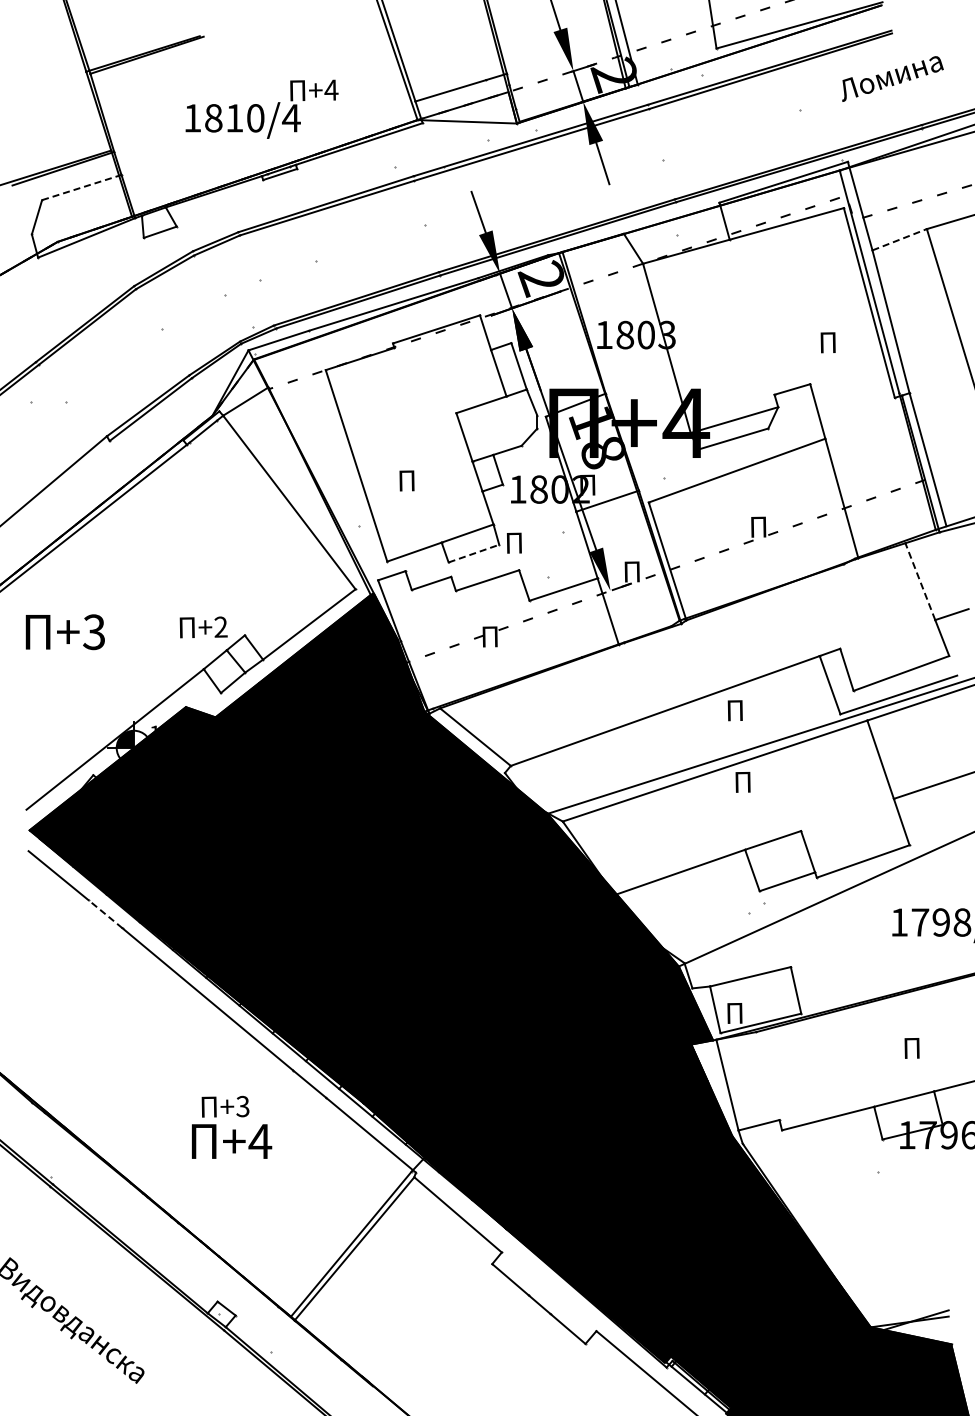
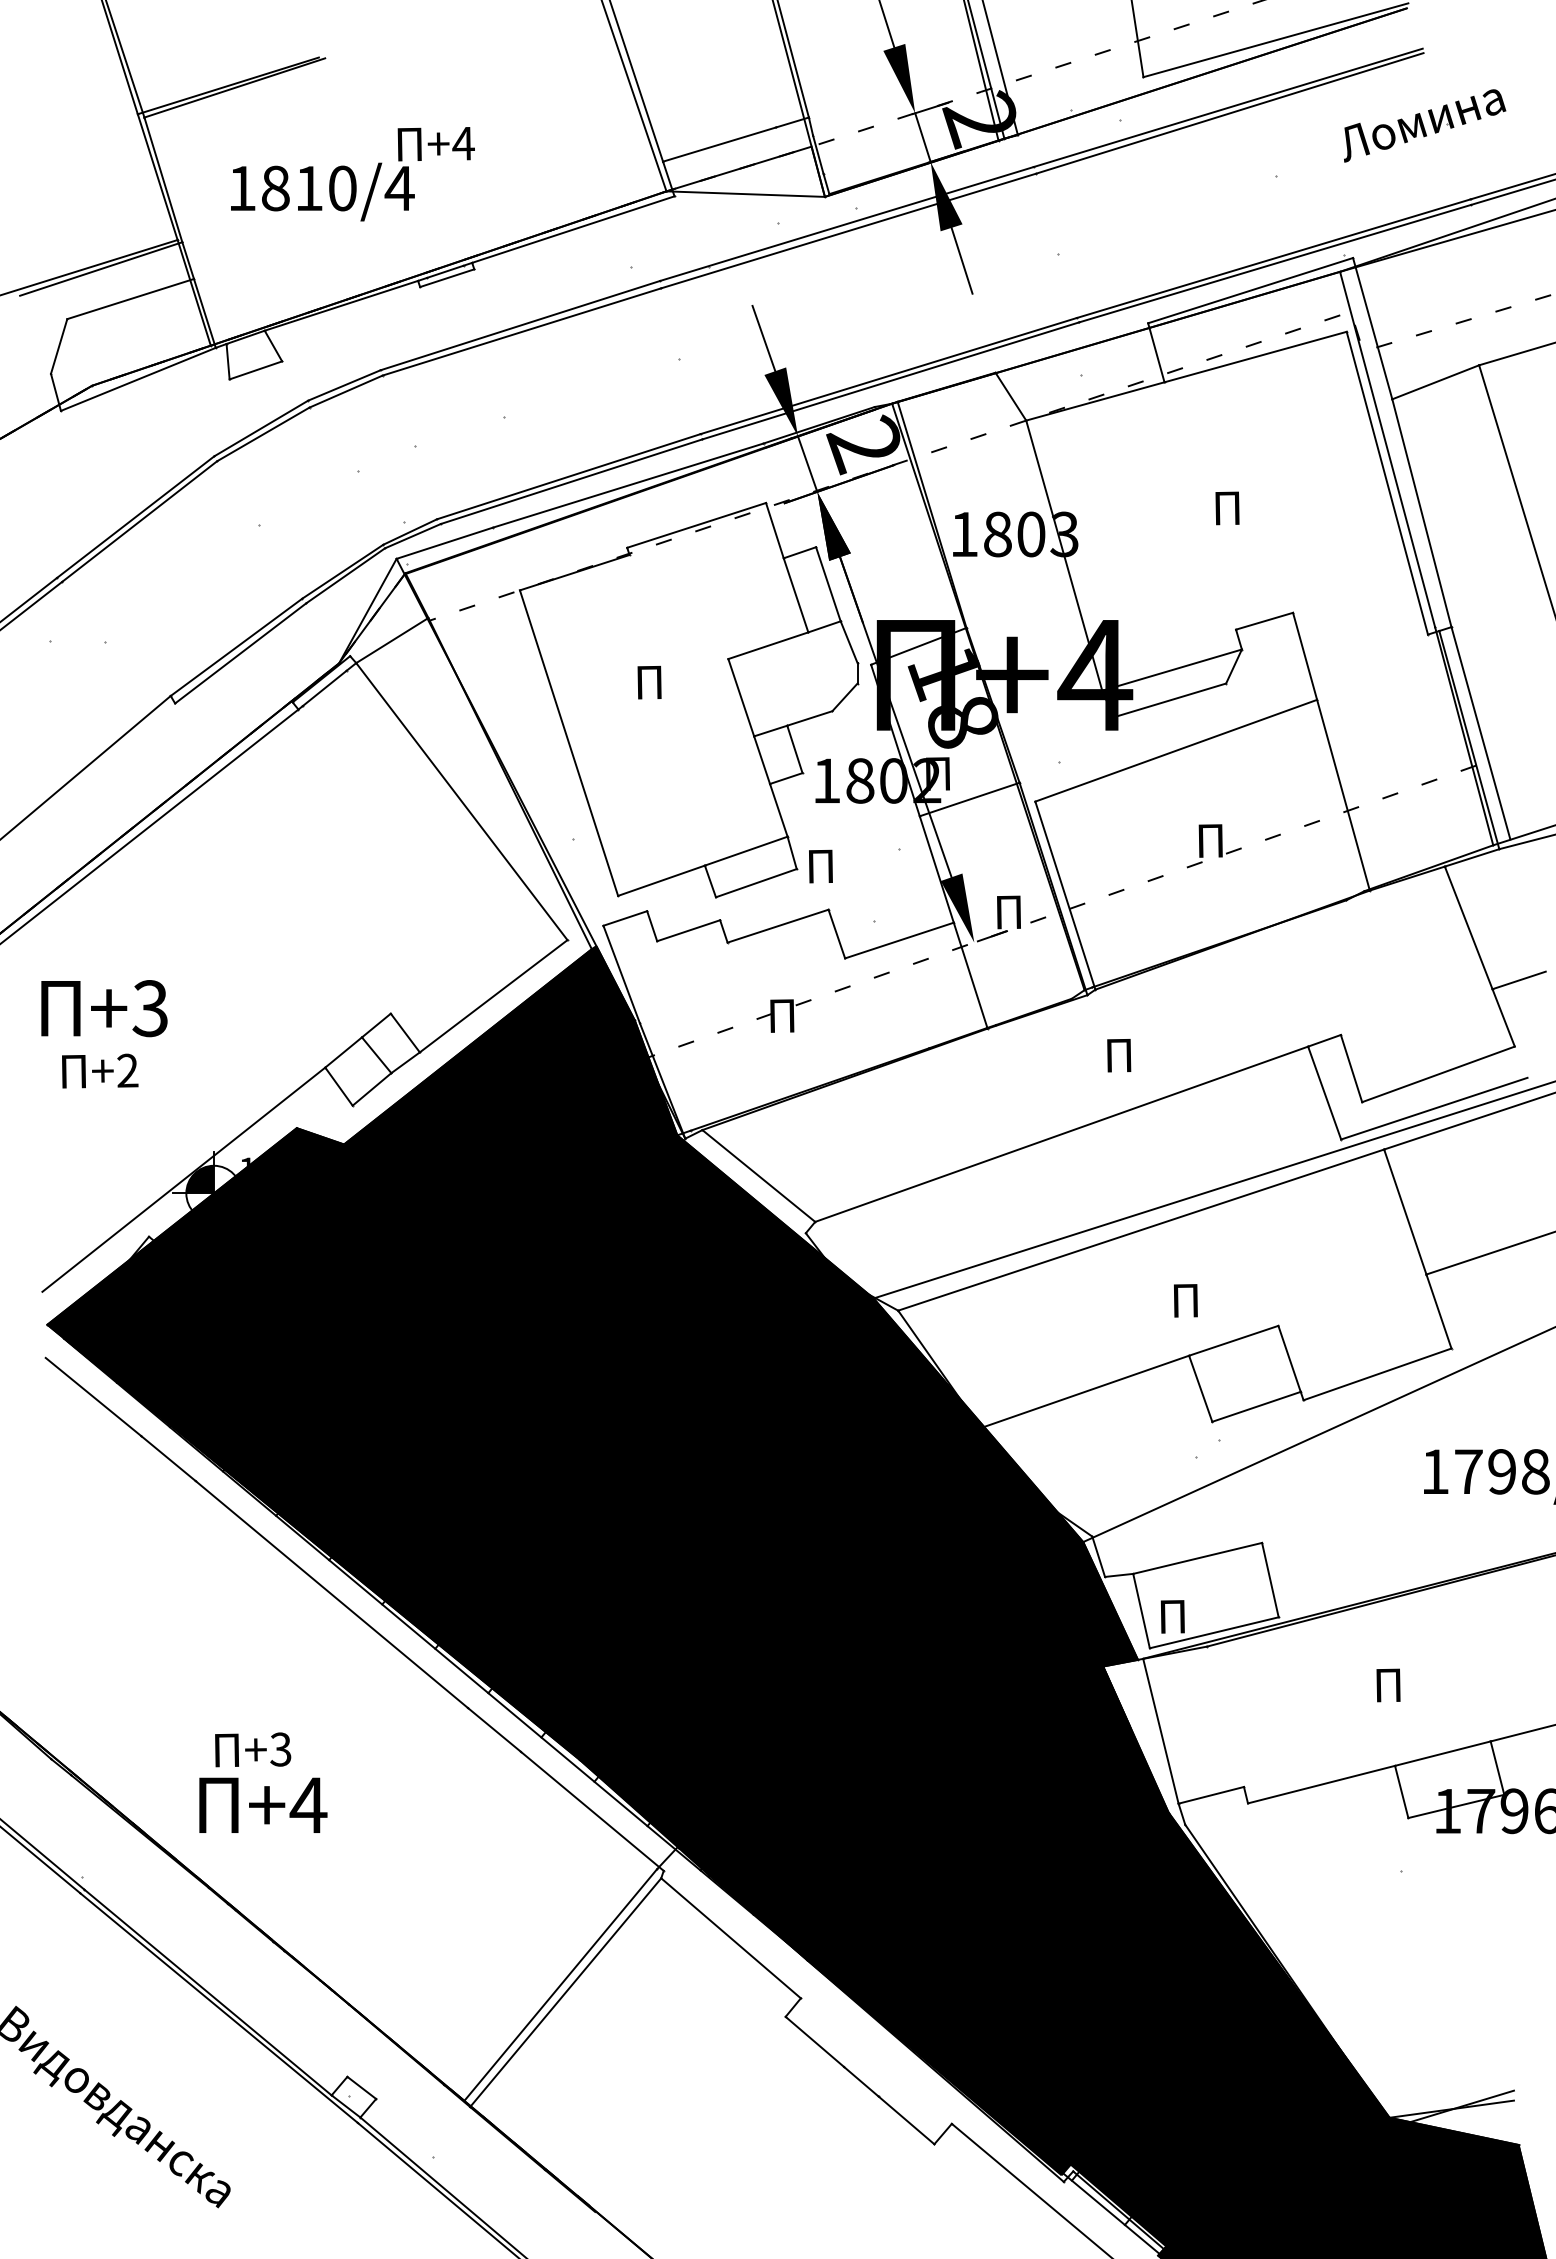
text: (261, 108) -> (351, 172), moved
line: (81, 187) -> (130, 298), dashed -> solid
line: (900, 239) -> (1437, 381), dashed -> solid
text: (827, 342) -> (1226, 507), moved
text: (406, 480) -> (648, 681), moved
line: (473, 553) -> (755, 882), dashed -> solid
line: (920, 581) -> (1468, 927), dashed -> solid
text: (203, 627) -> (99, 1071), moved
text: (734, 710) -> (1117, 1055), moved
text: (742, 782) -> (1184, 1301), moved
line: (105, 913) -> (168, 1457), dashed -> solid
text: (911, 1048) -> (1387, 1685), moved
text: (232, 1126) -> (264, 1781), moved

